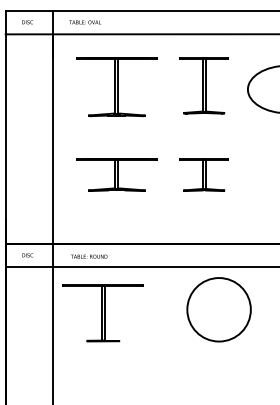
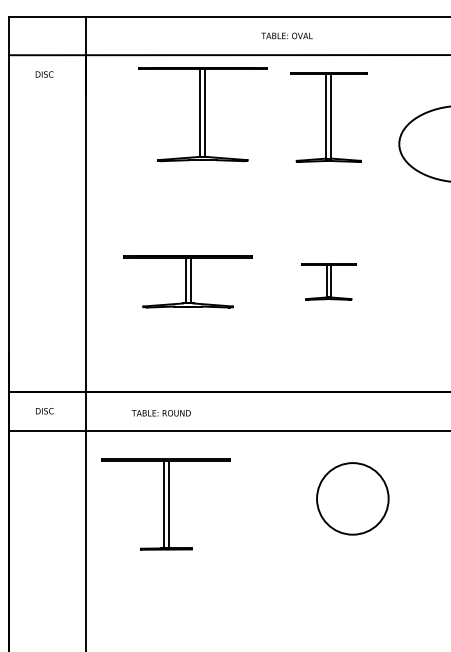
text: (27, 22) -> (44, 74), moved
text: (84, 22) -> (285, 36), moved
part: (203, 85) -> (327, 116), moved
part: (116, 87) -> (202, 115), moved
part: (203, 174) -> (327, 280), size x0.7
text: (89, 256) -> (161, 412), moved
part: (218, 309) -> (351, 498), size x0.7

